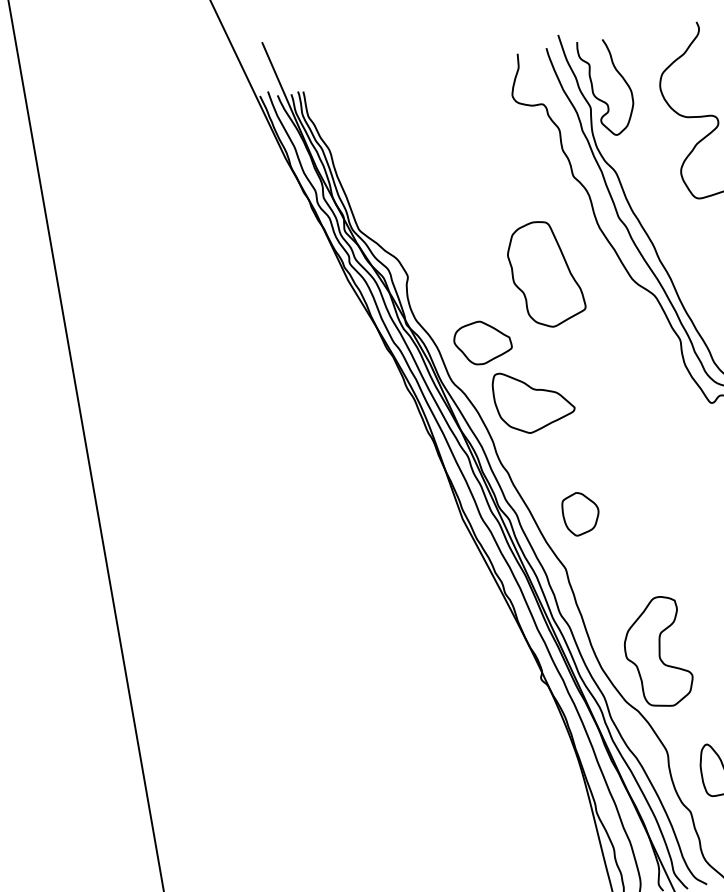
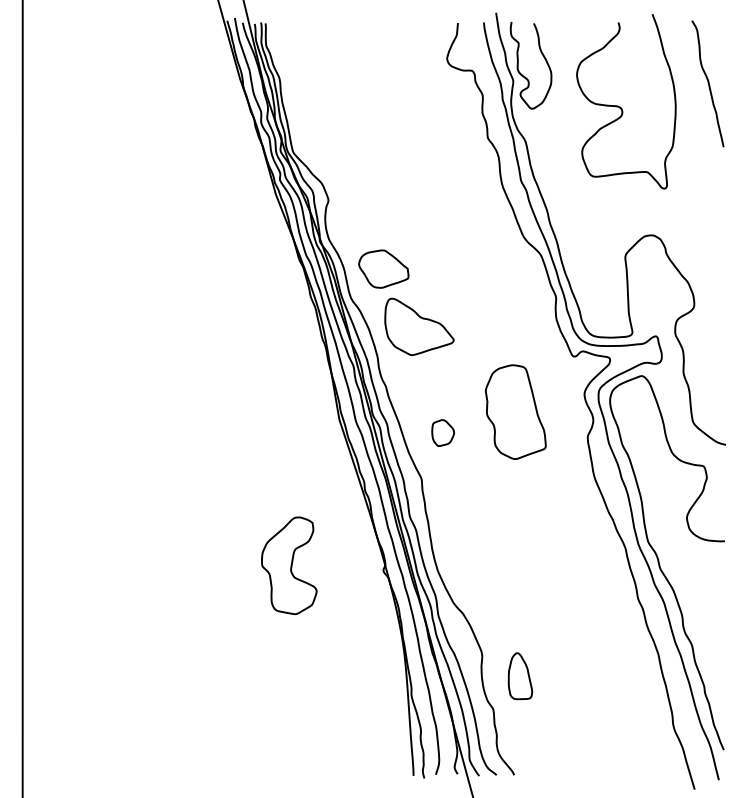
part: (545, 273) -> (515, 411), moved
part: (580, 513) -> (442, 432), size x0.7
part: (657, 652) -> (289, 565), moved

